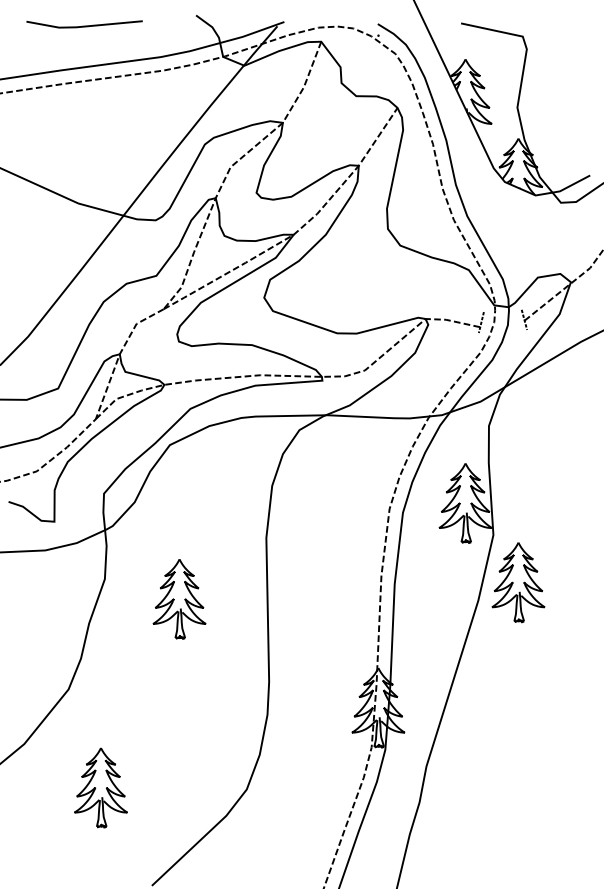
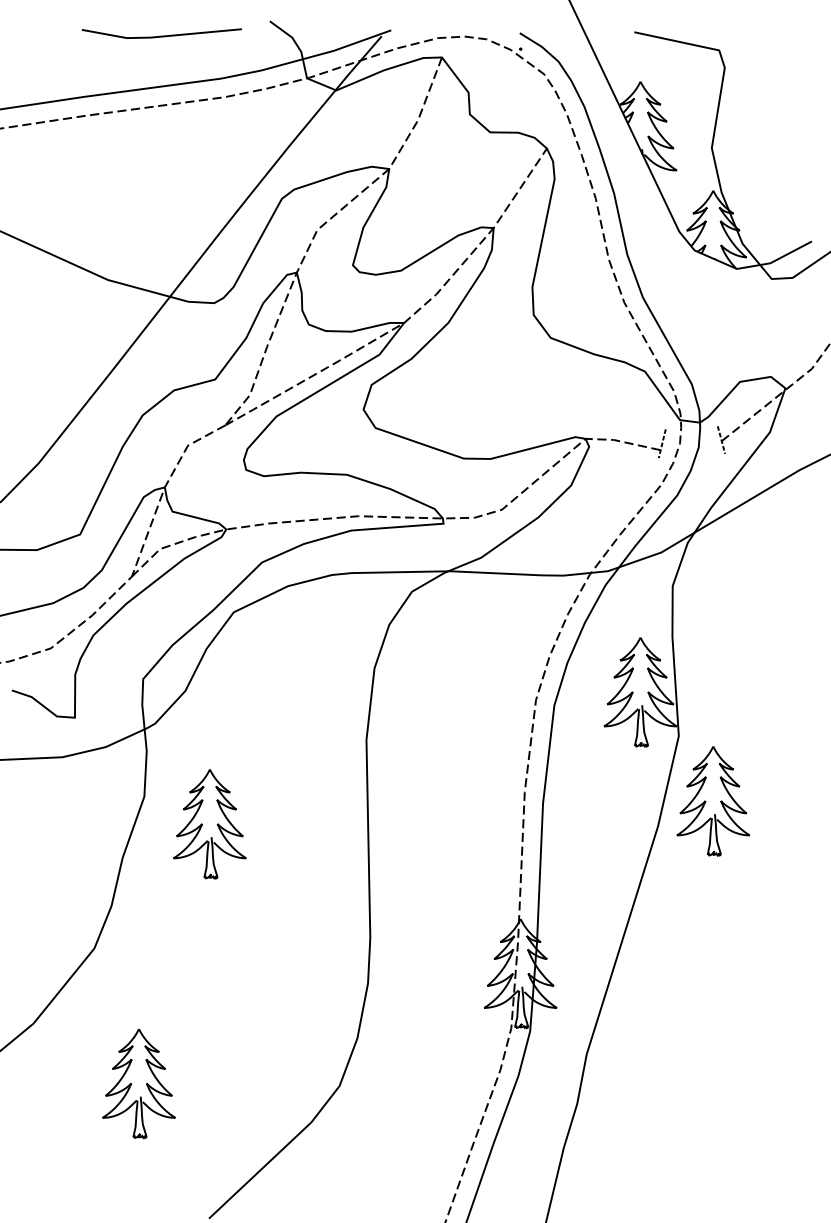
line: (84, 25) -> (161, 35), moved
part: (179, 599) -> (209, 824), moved

